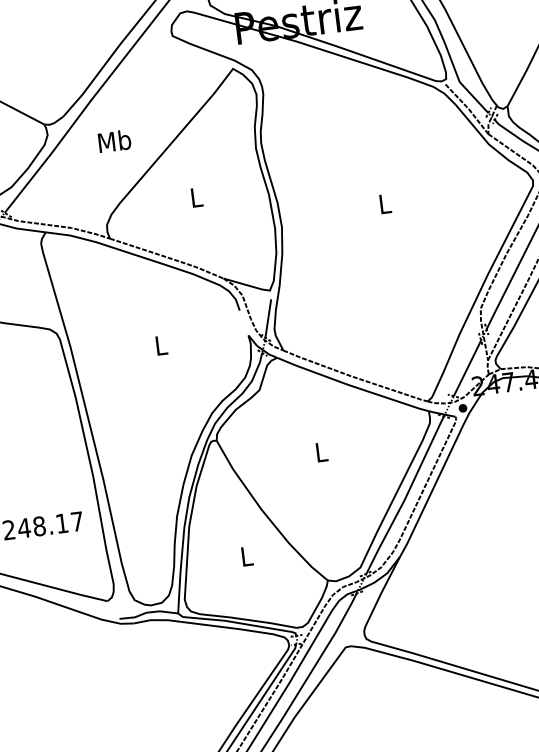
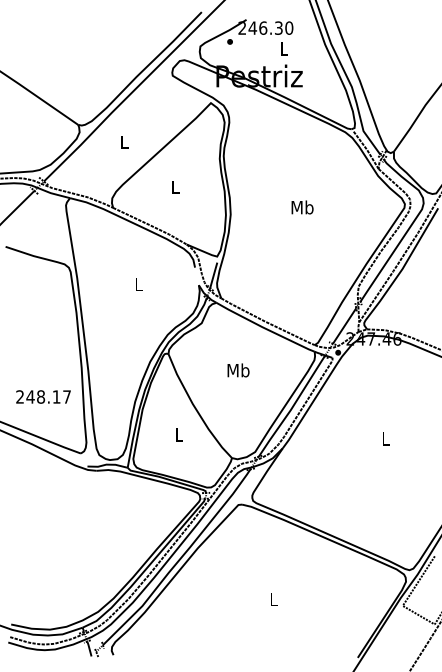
text: (114, 141) -> (124, 142), Mb -> L
text: (384, 203) -> (302, 207), L -> Mb
text: (321, 452) -> (238, 370), L -> Mb

